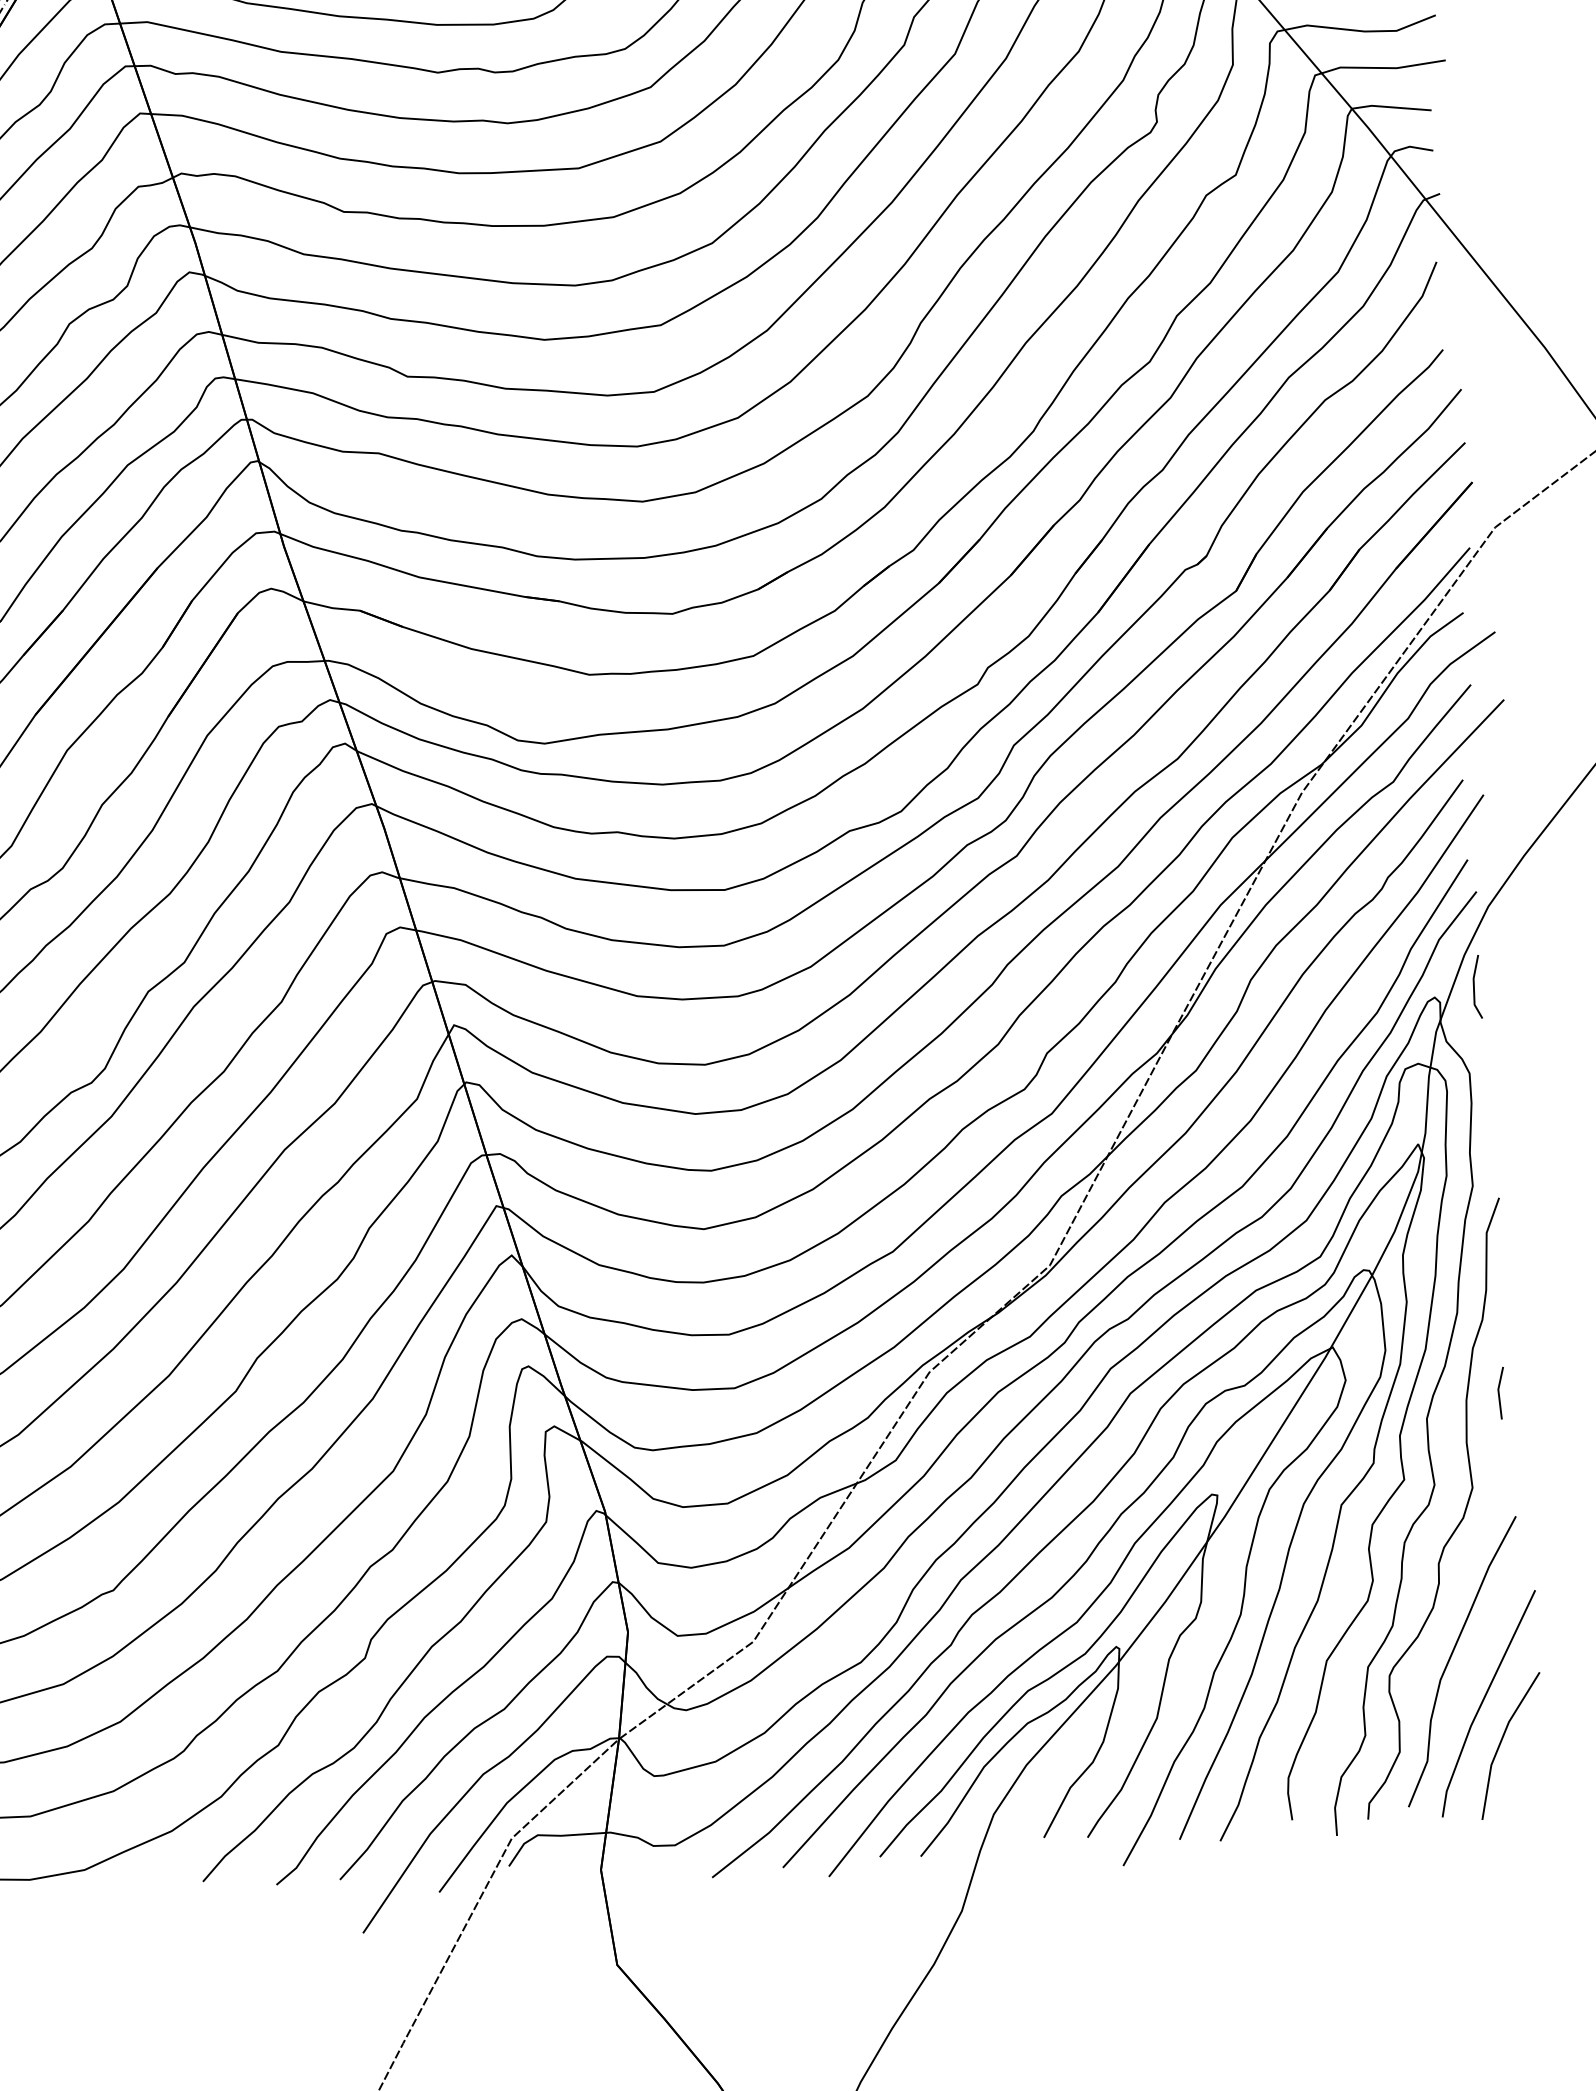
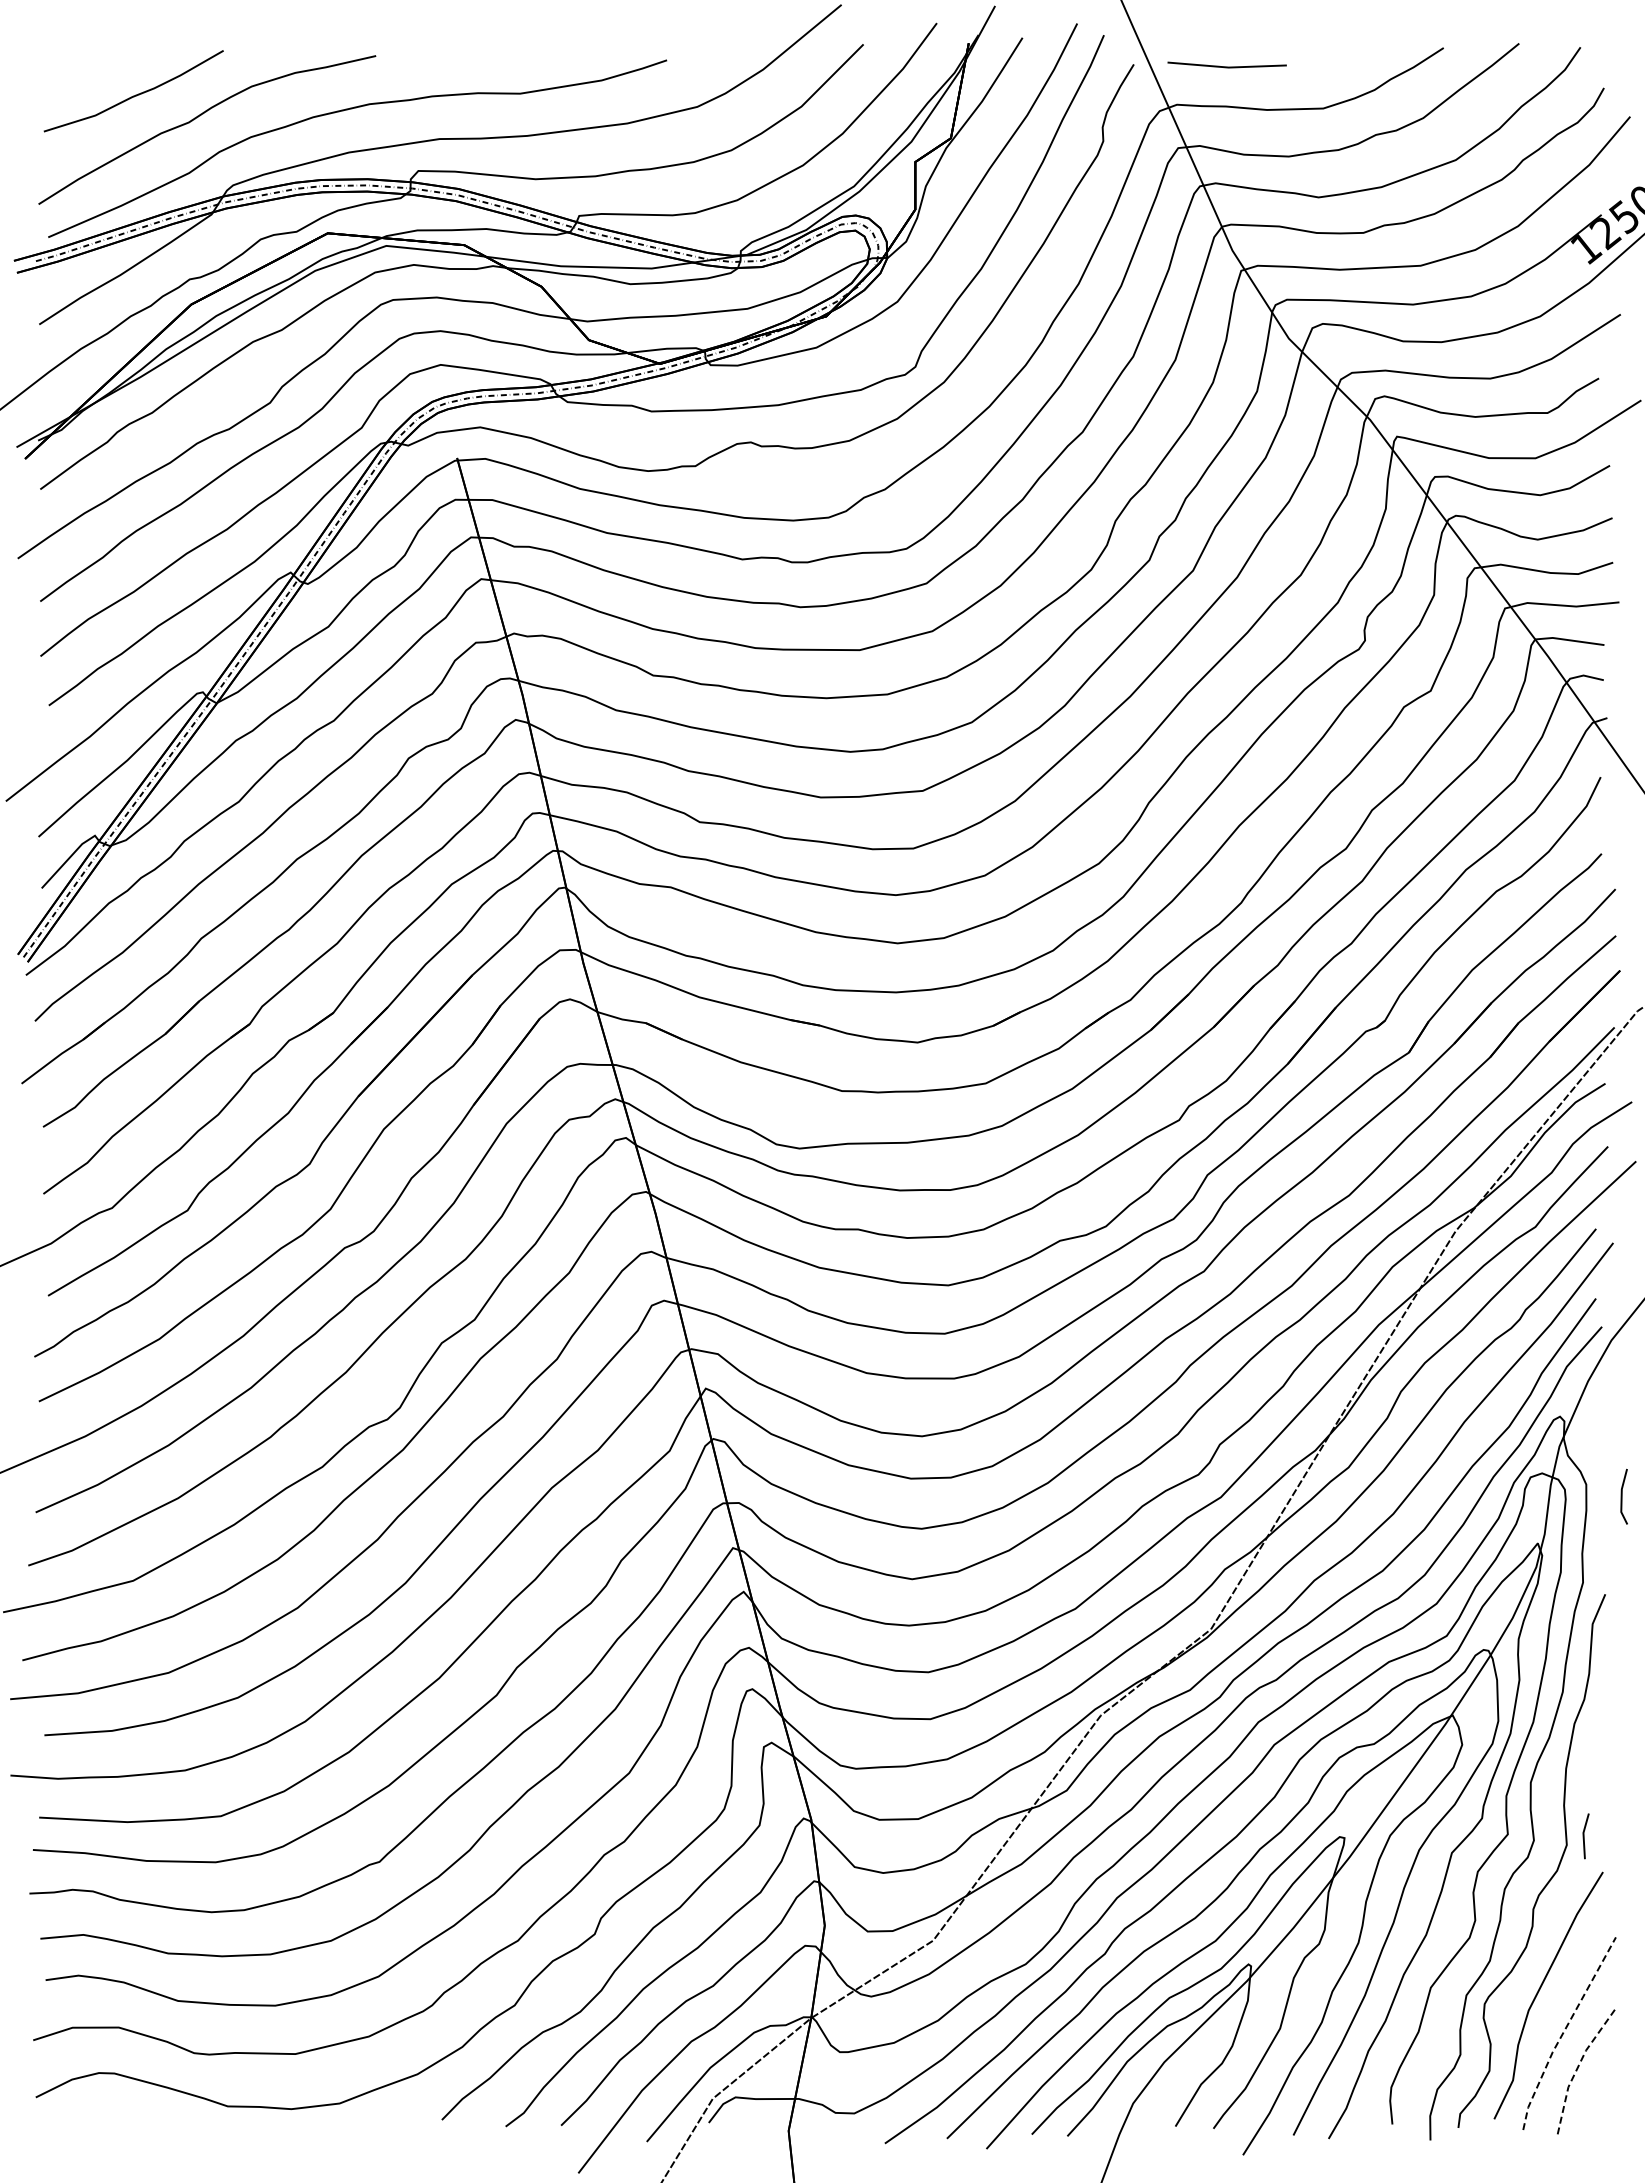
line: (1474, 986) -> (1622, 1496), moved
line: (1499, 1393) -> (1584, 1836), moved
line: (1481, 1702) -> (1563, 2032), solid -> dashed
line: (1500, 1741) -> (1577, 2067), solid -> dashed

